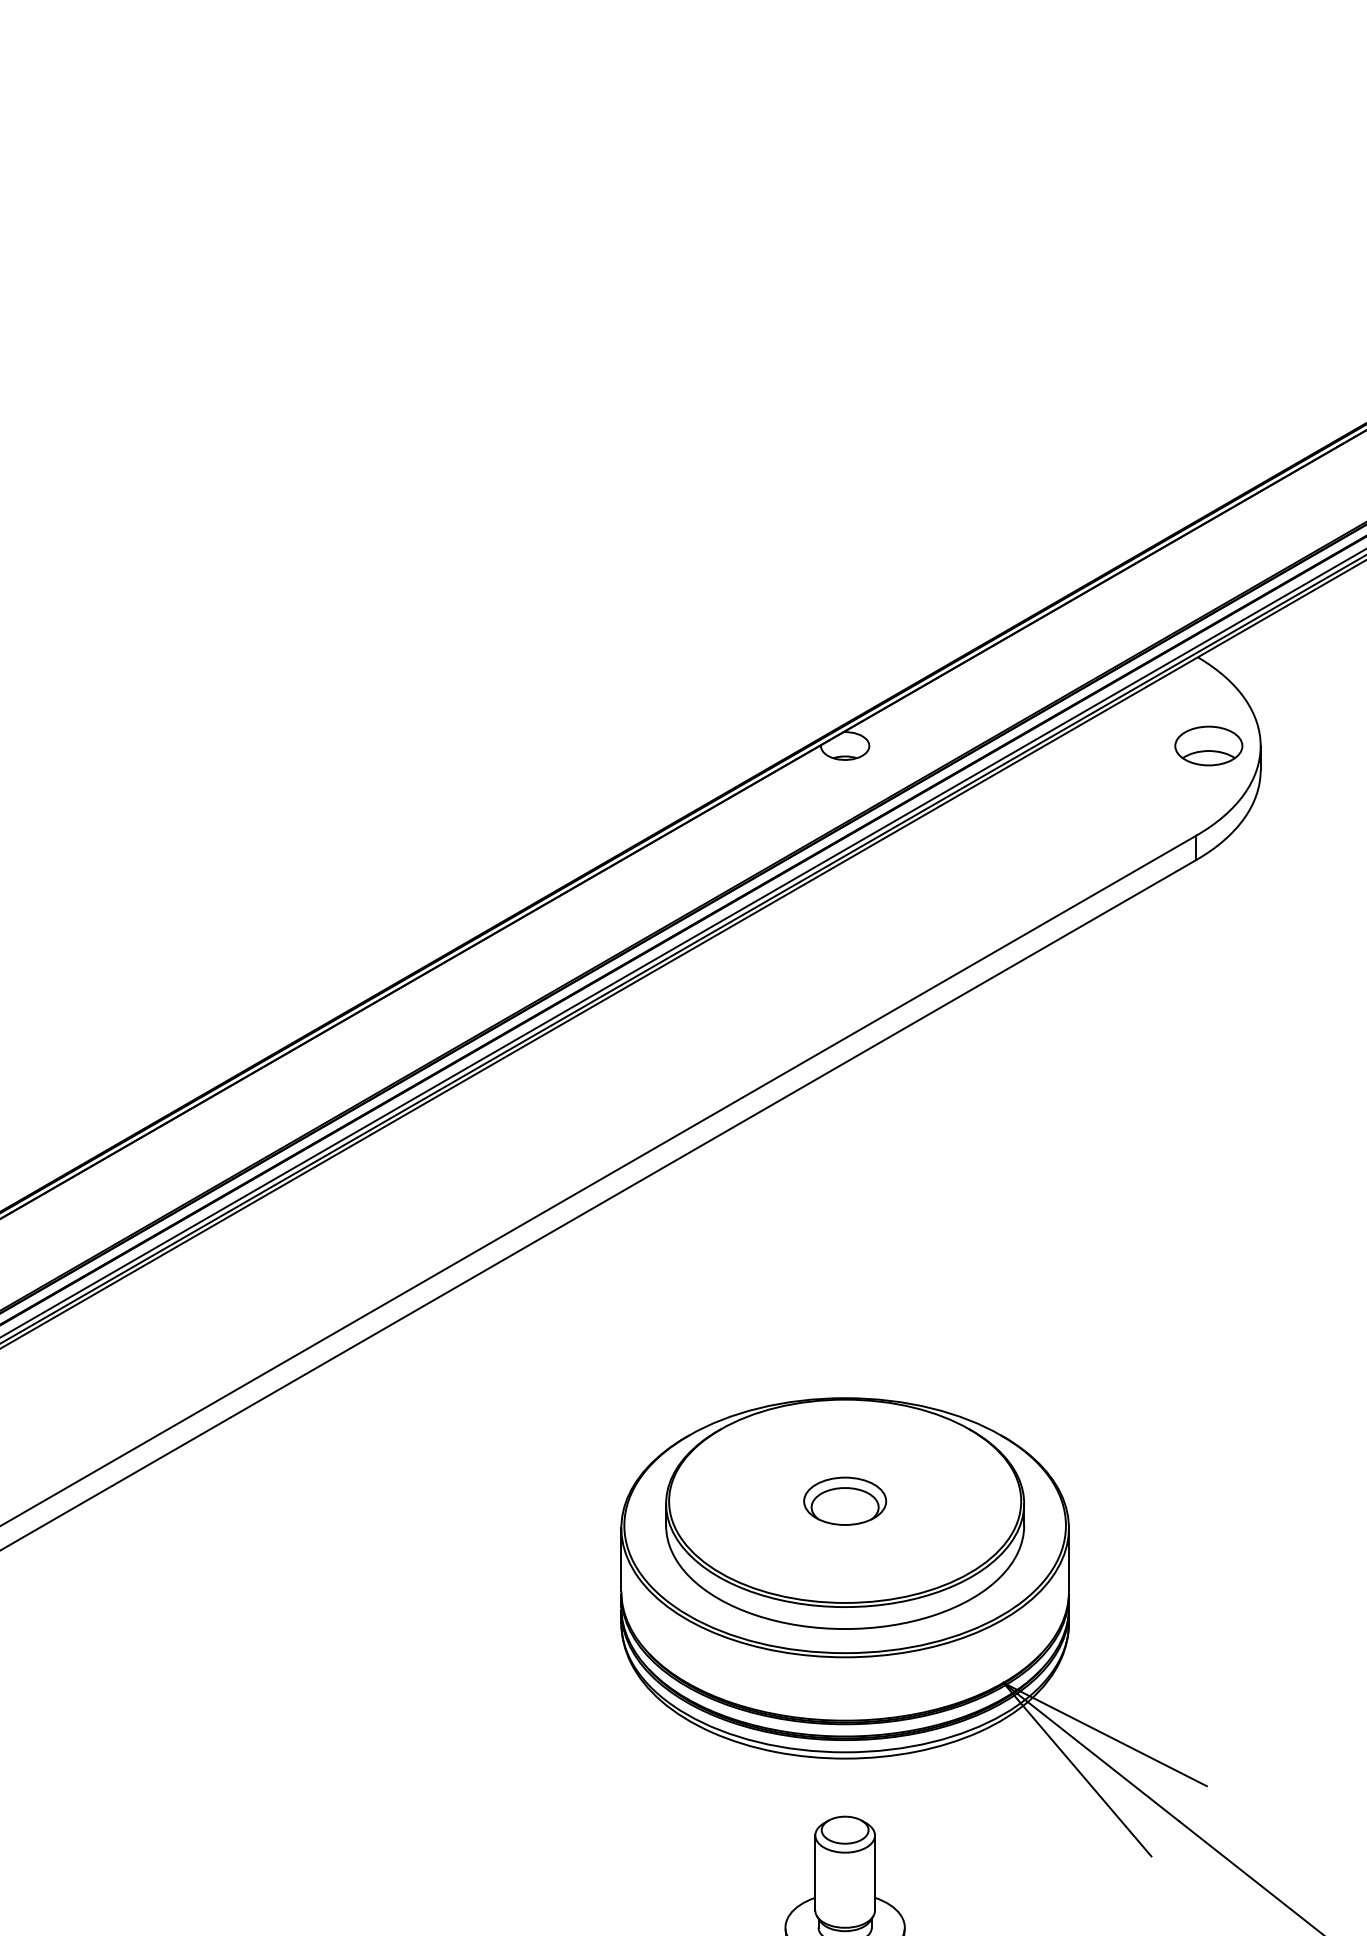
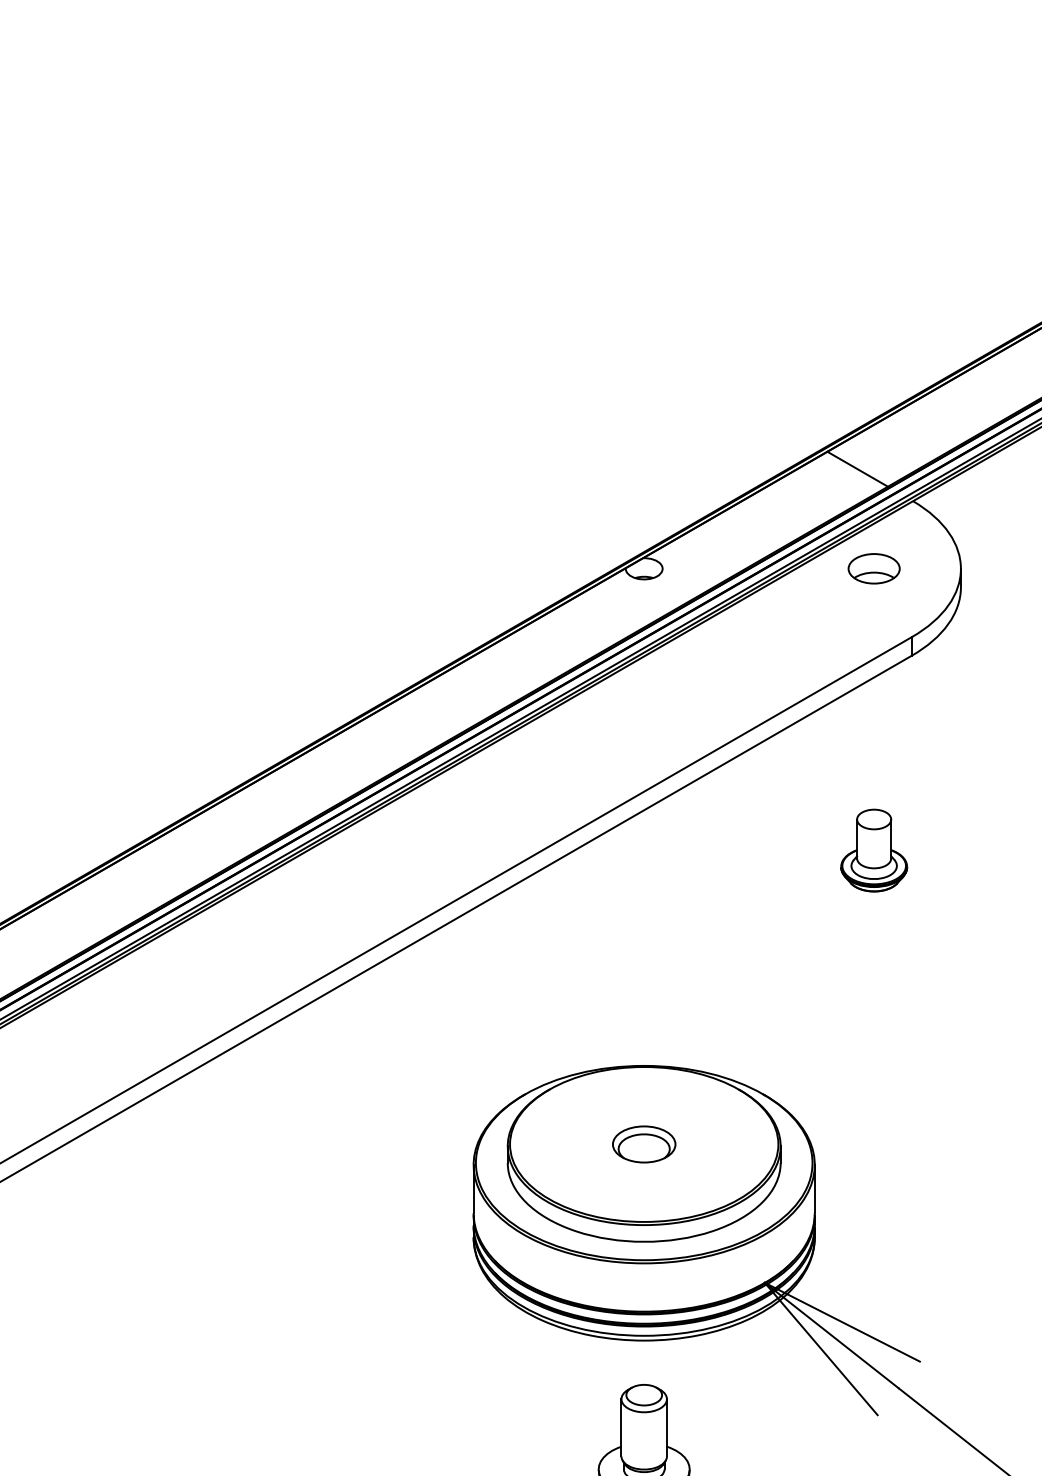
line: (1124, 615) -> (857, 469), added
part: (1208, 745) -> (873, 568), moved
part: (1146, 1115) -> (873, 850), added

